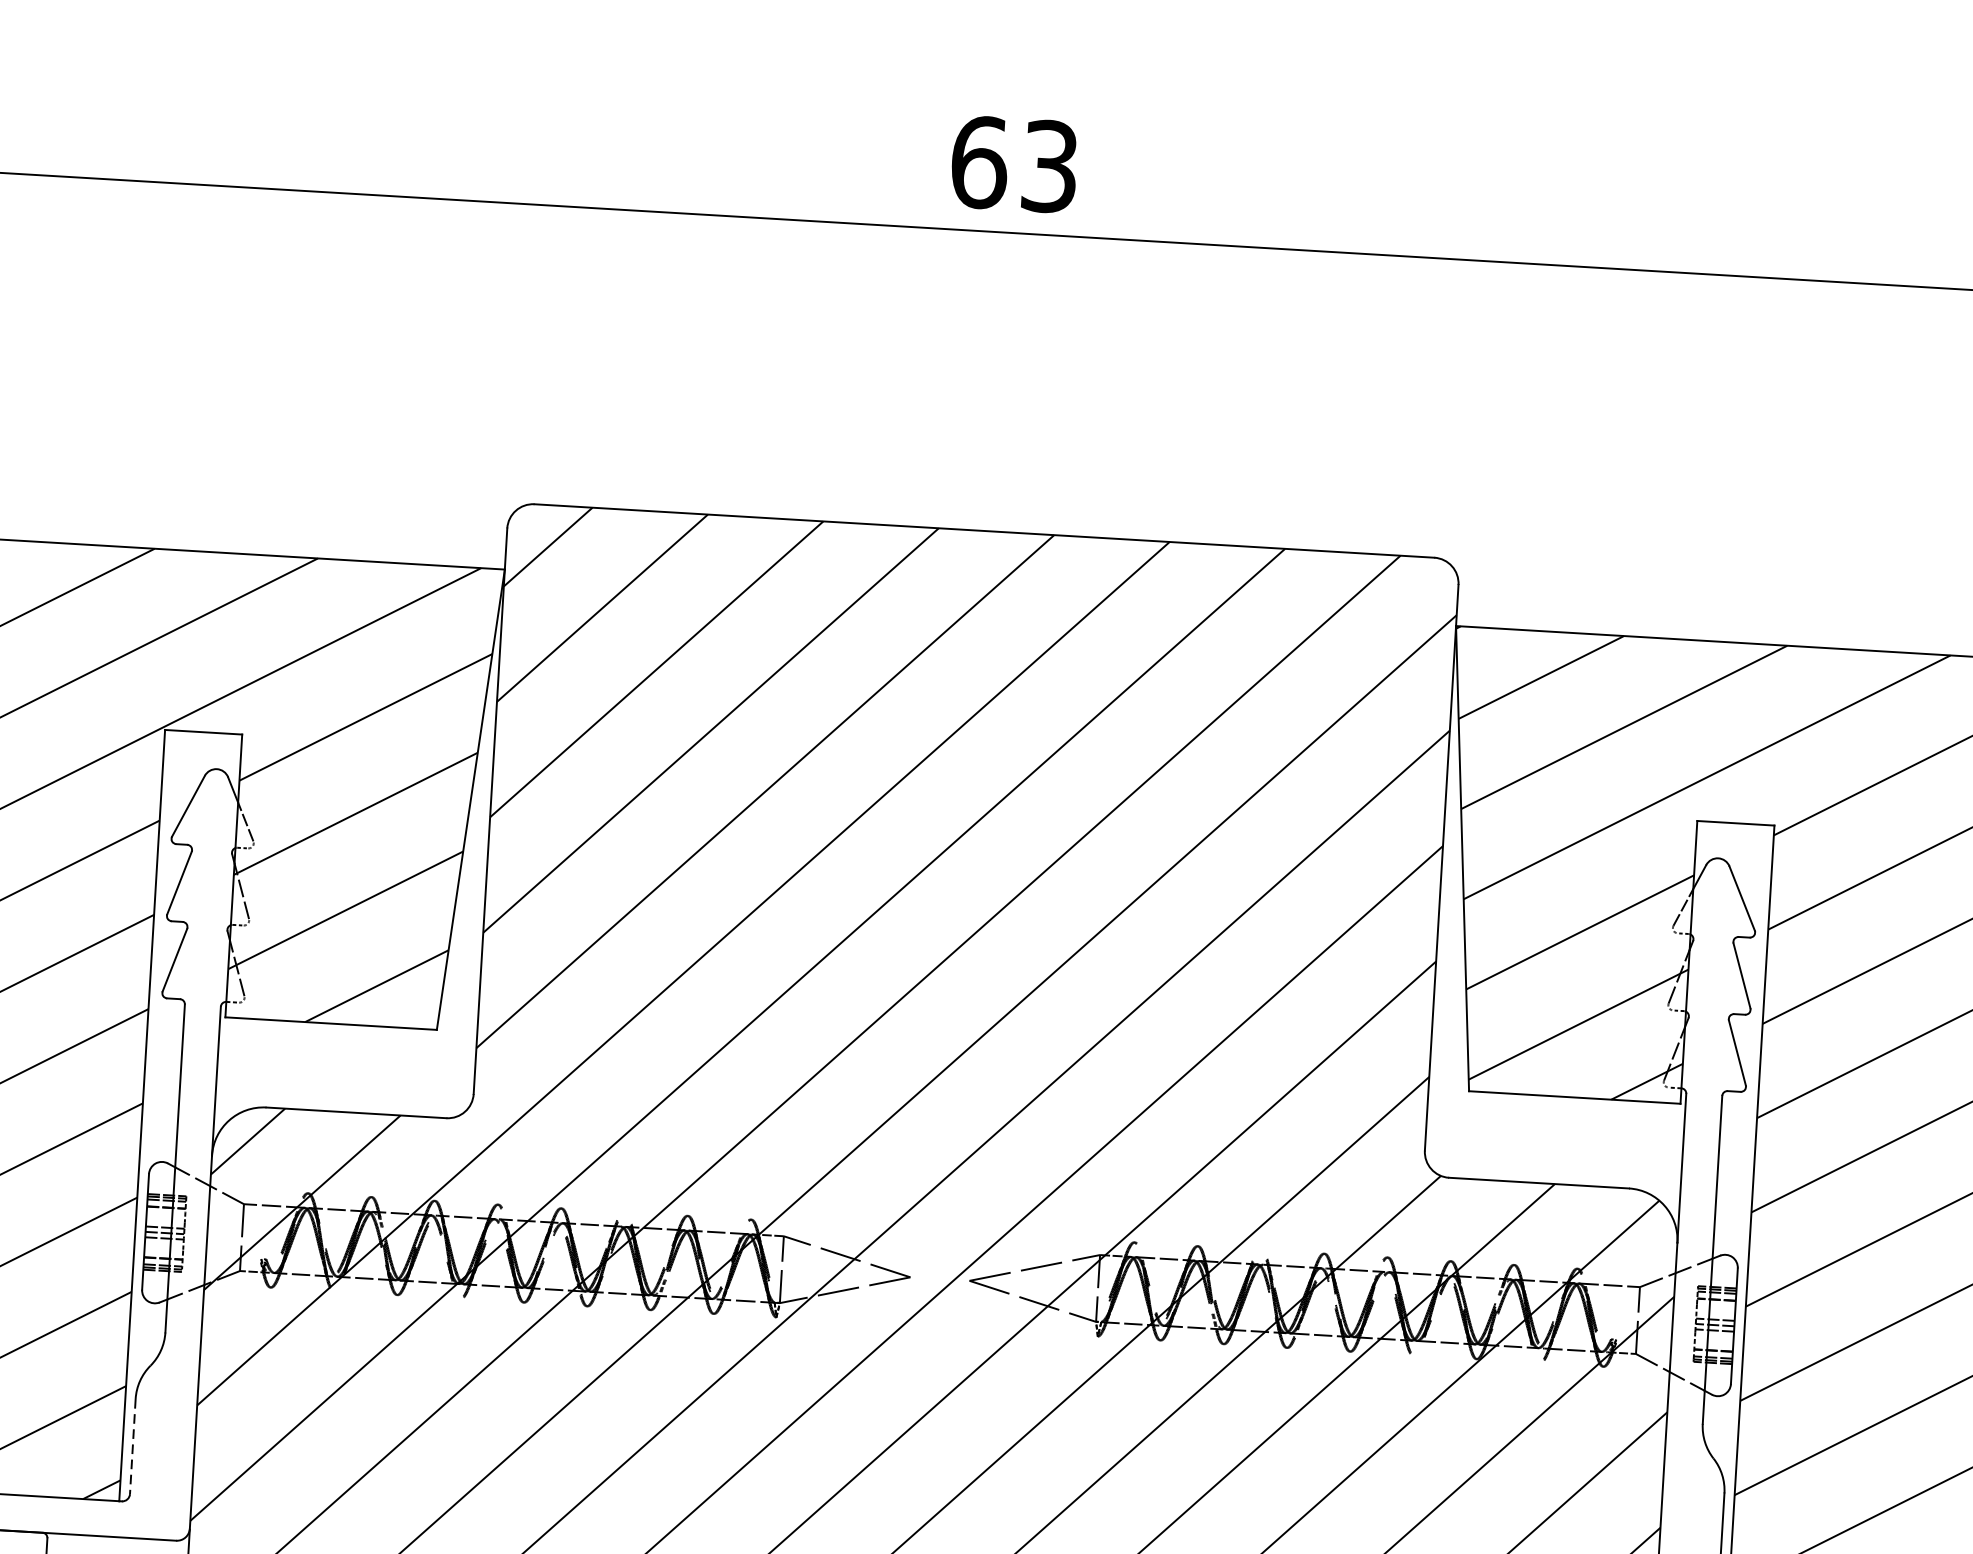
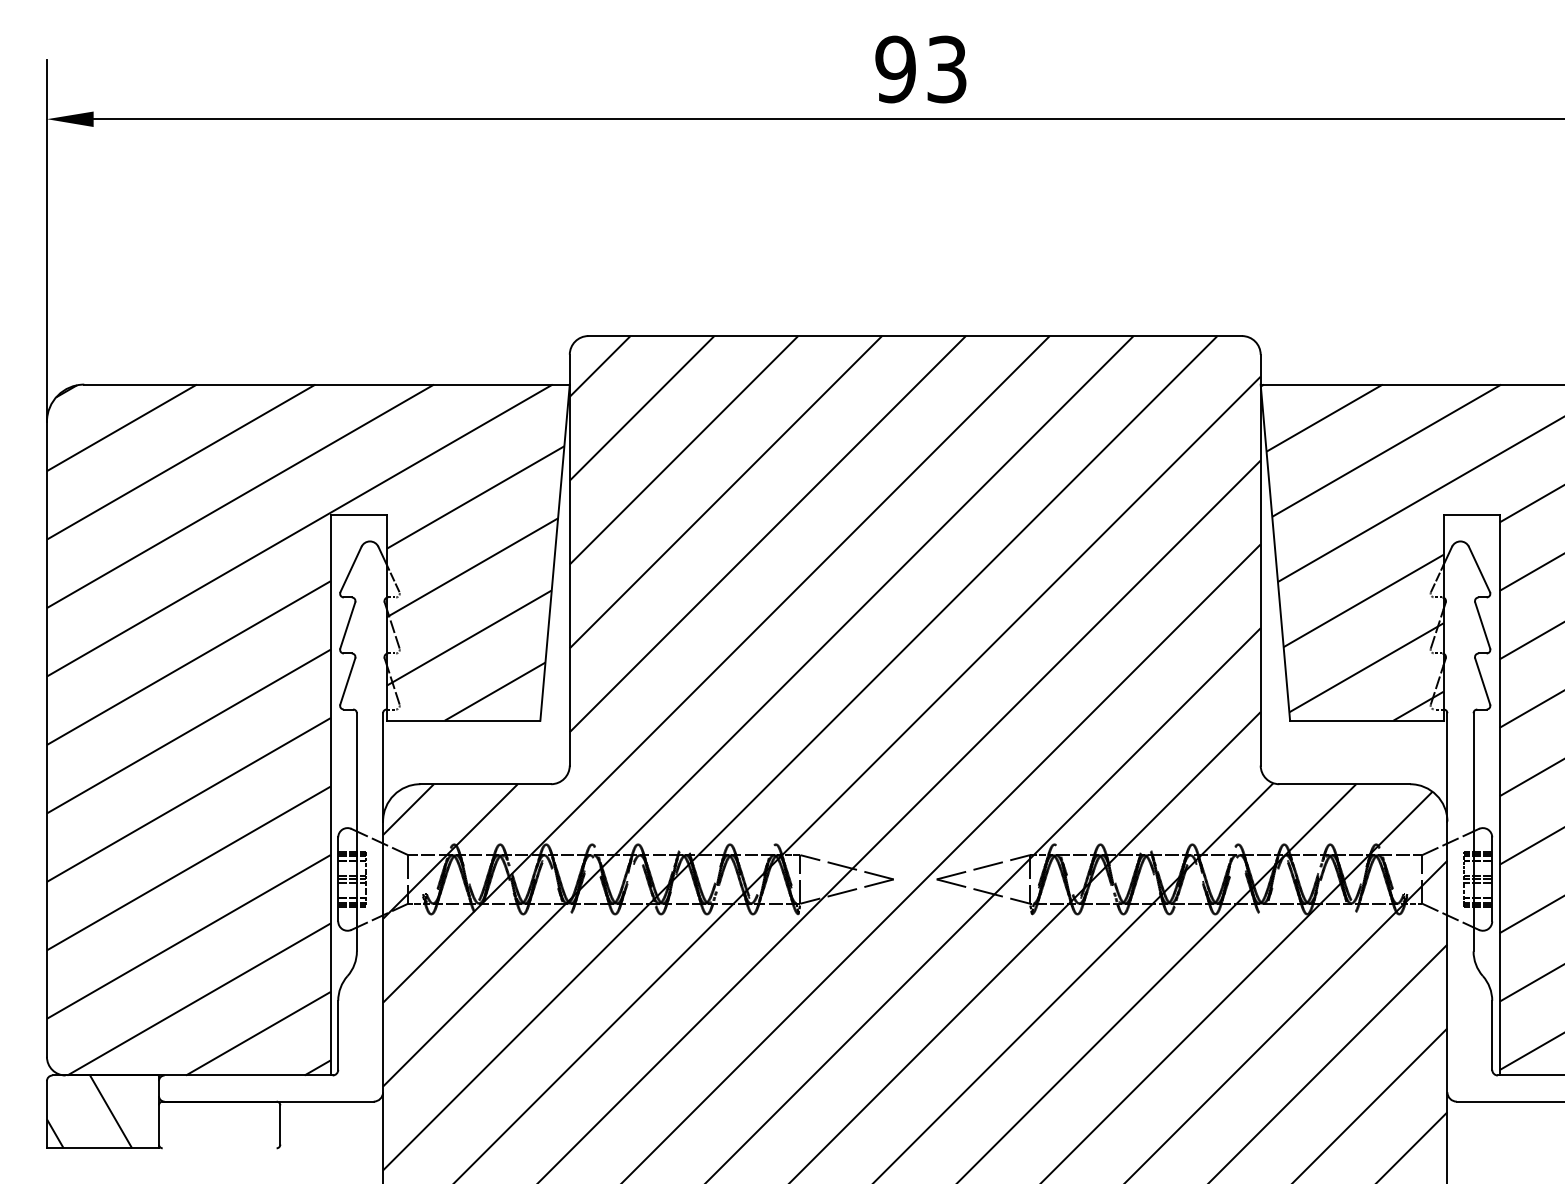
text: (979, 162) -> (895, 69), 63 -> 93
line: (133, 1446) -> (338, 1035), dashed -> solid

